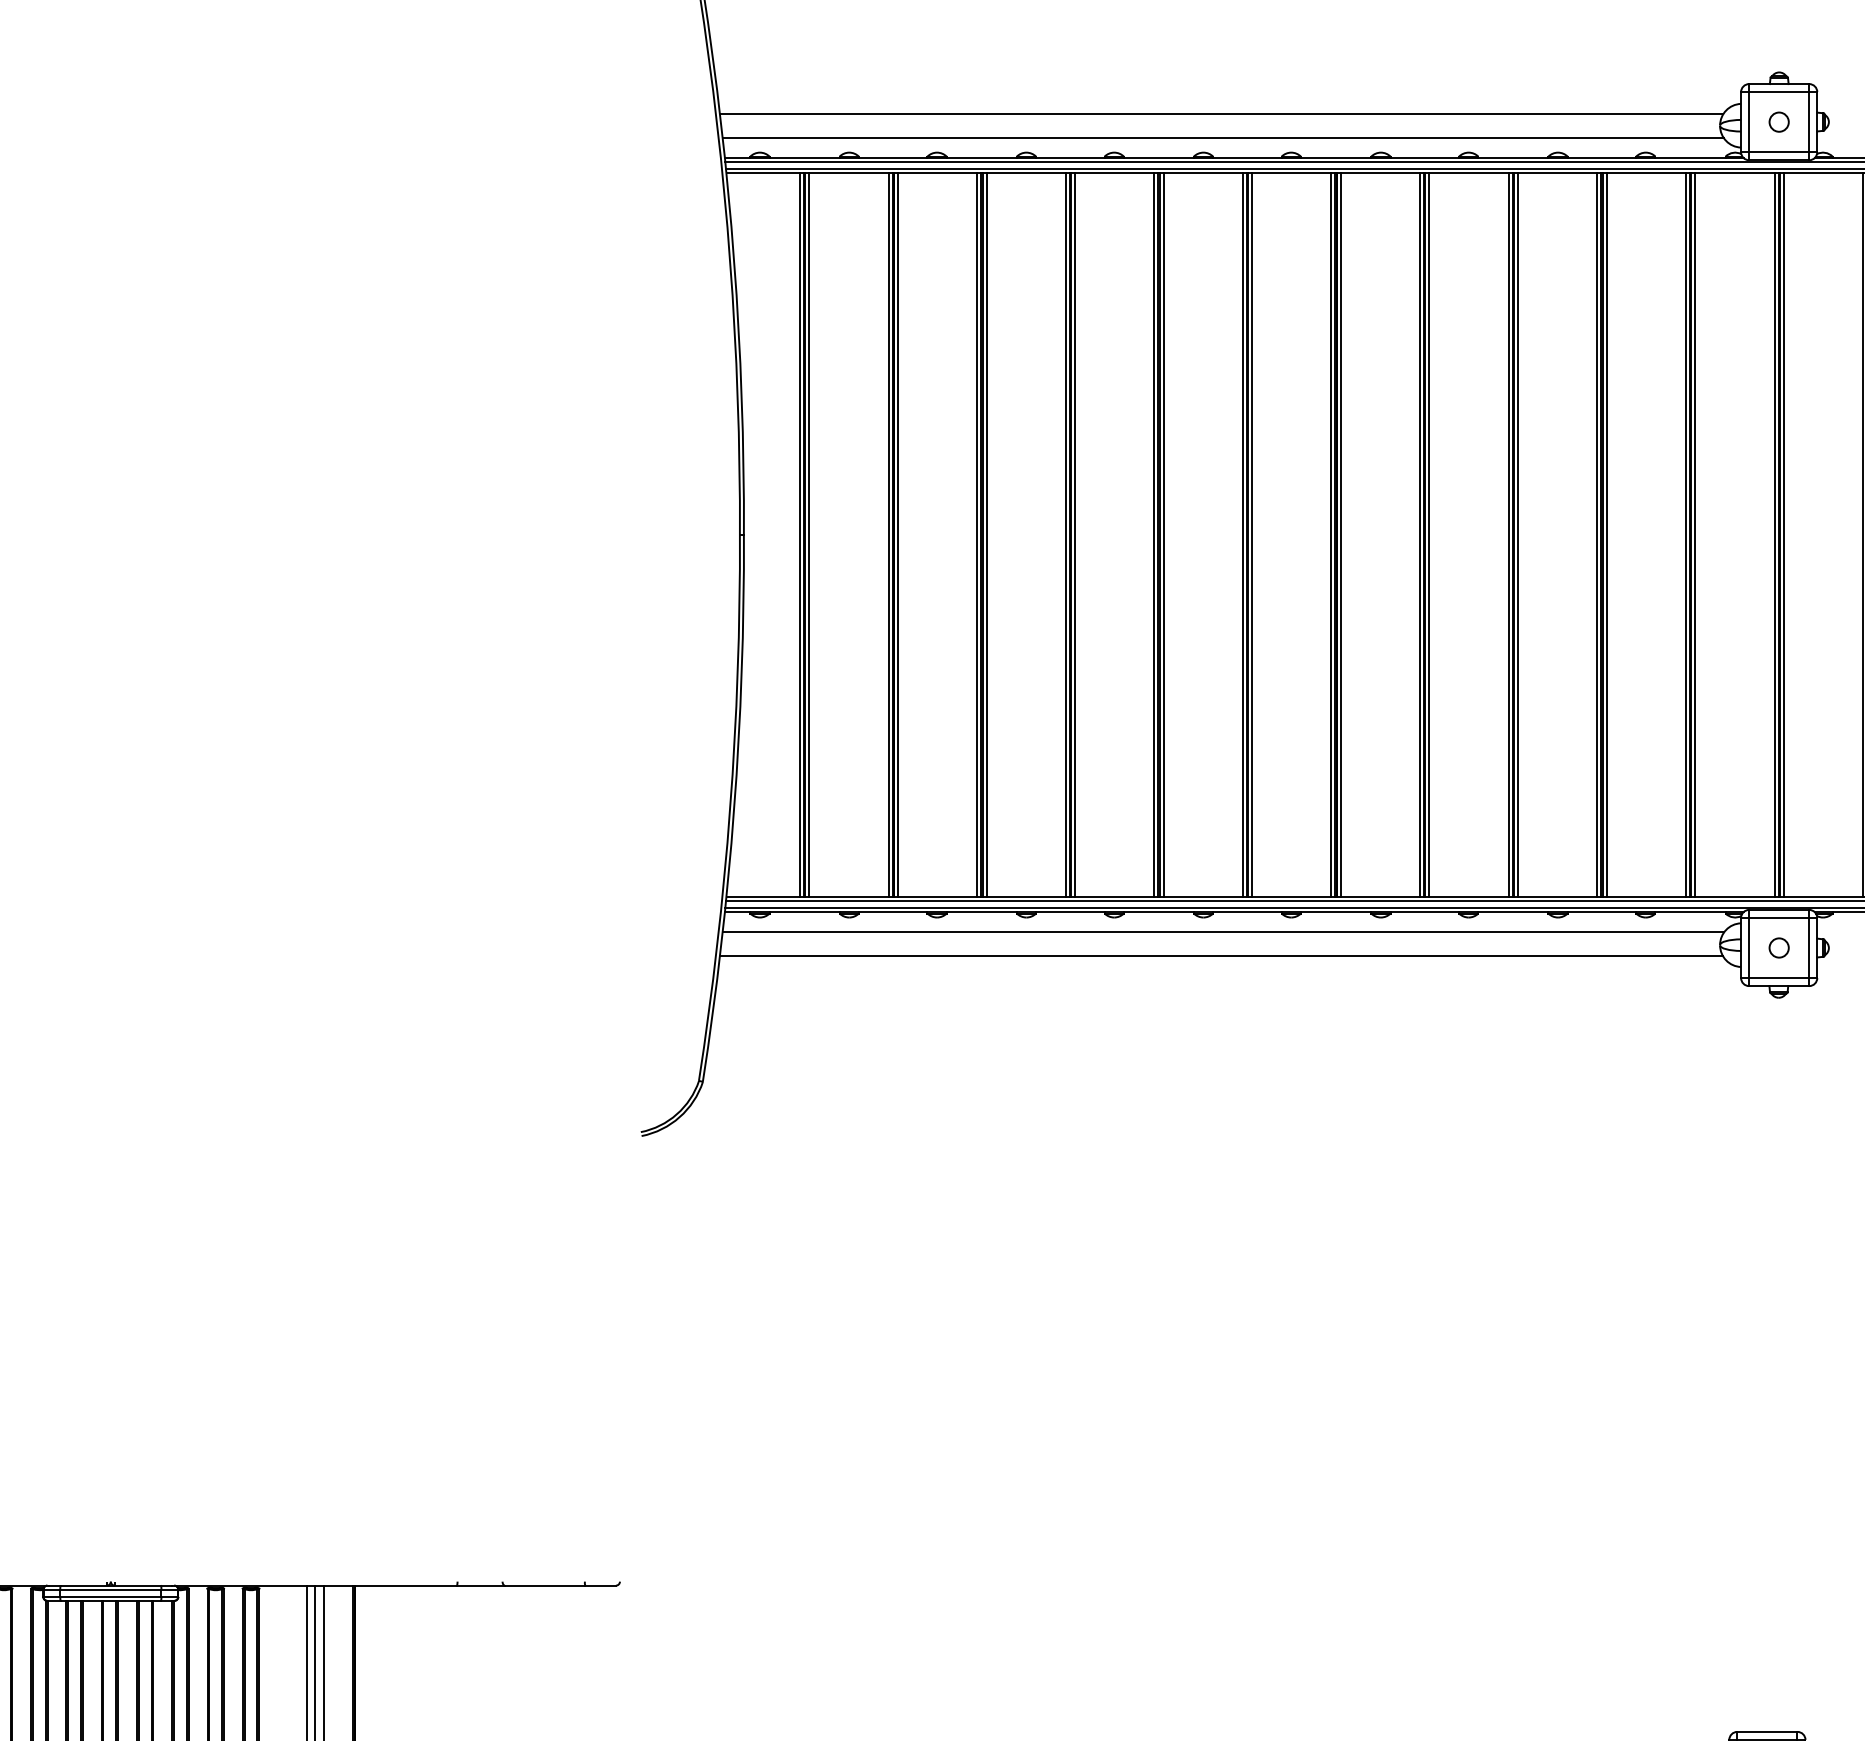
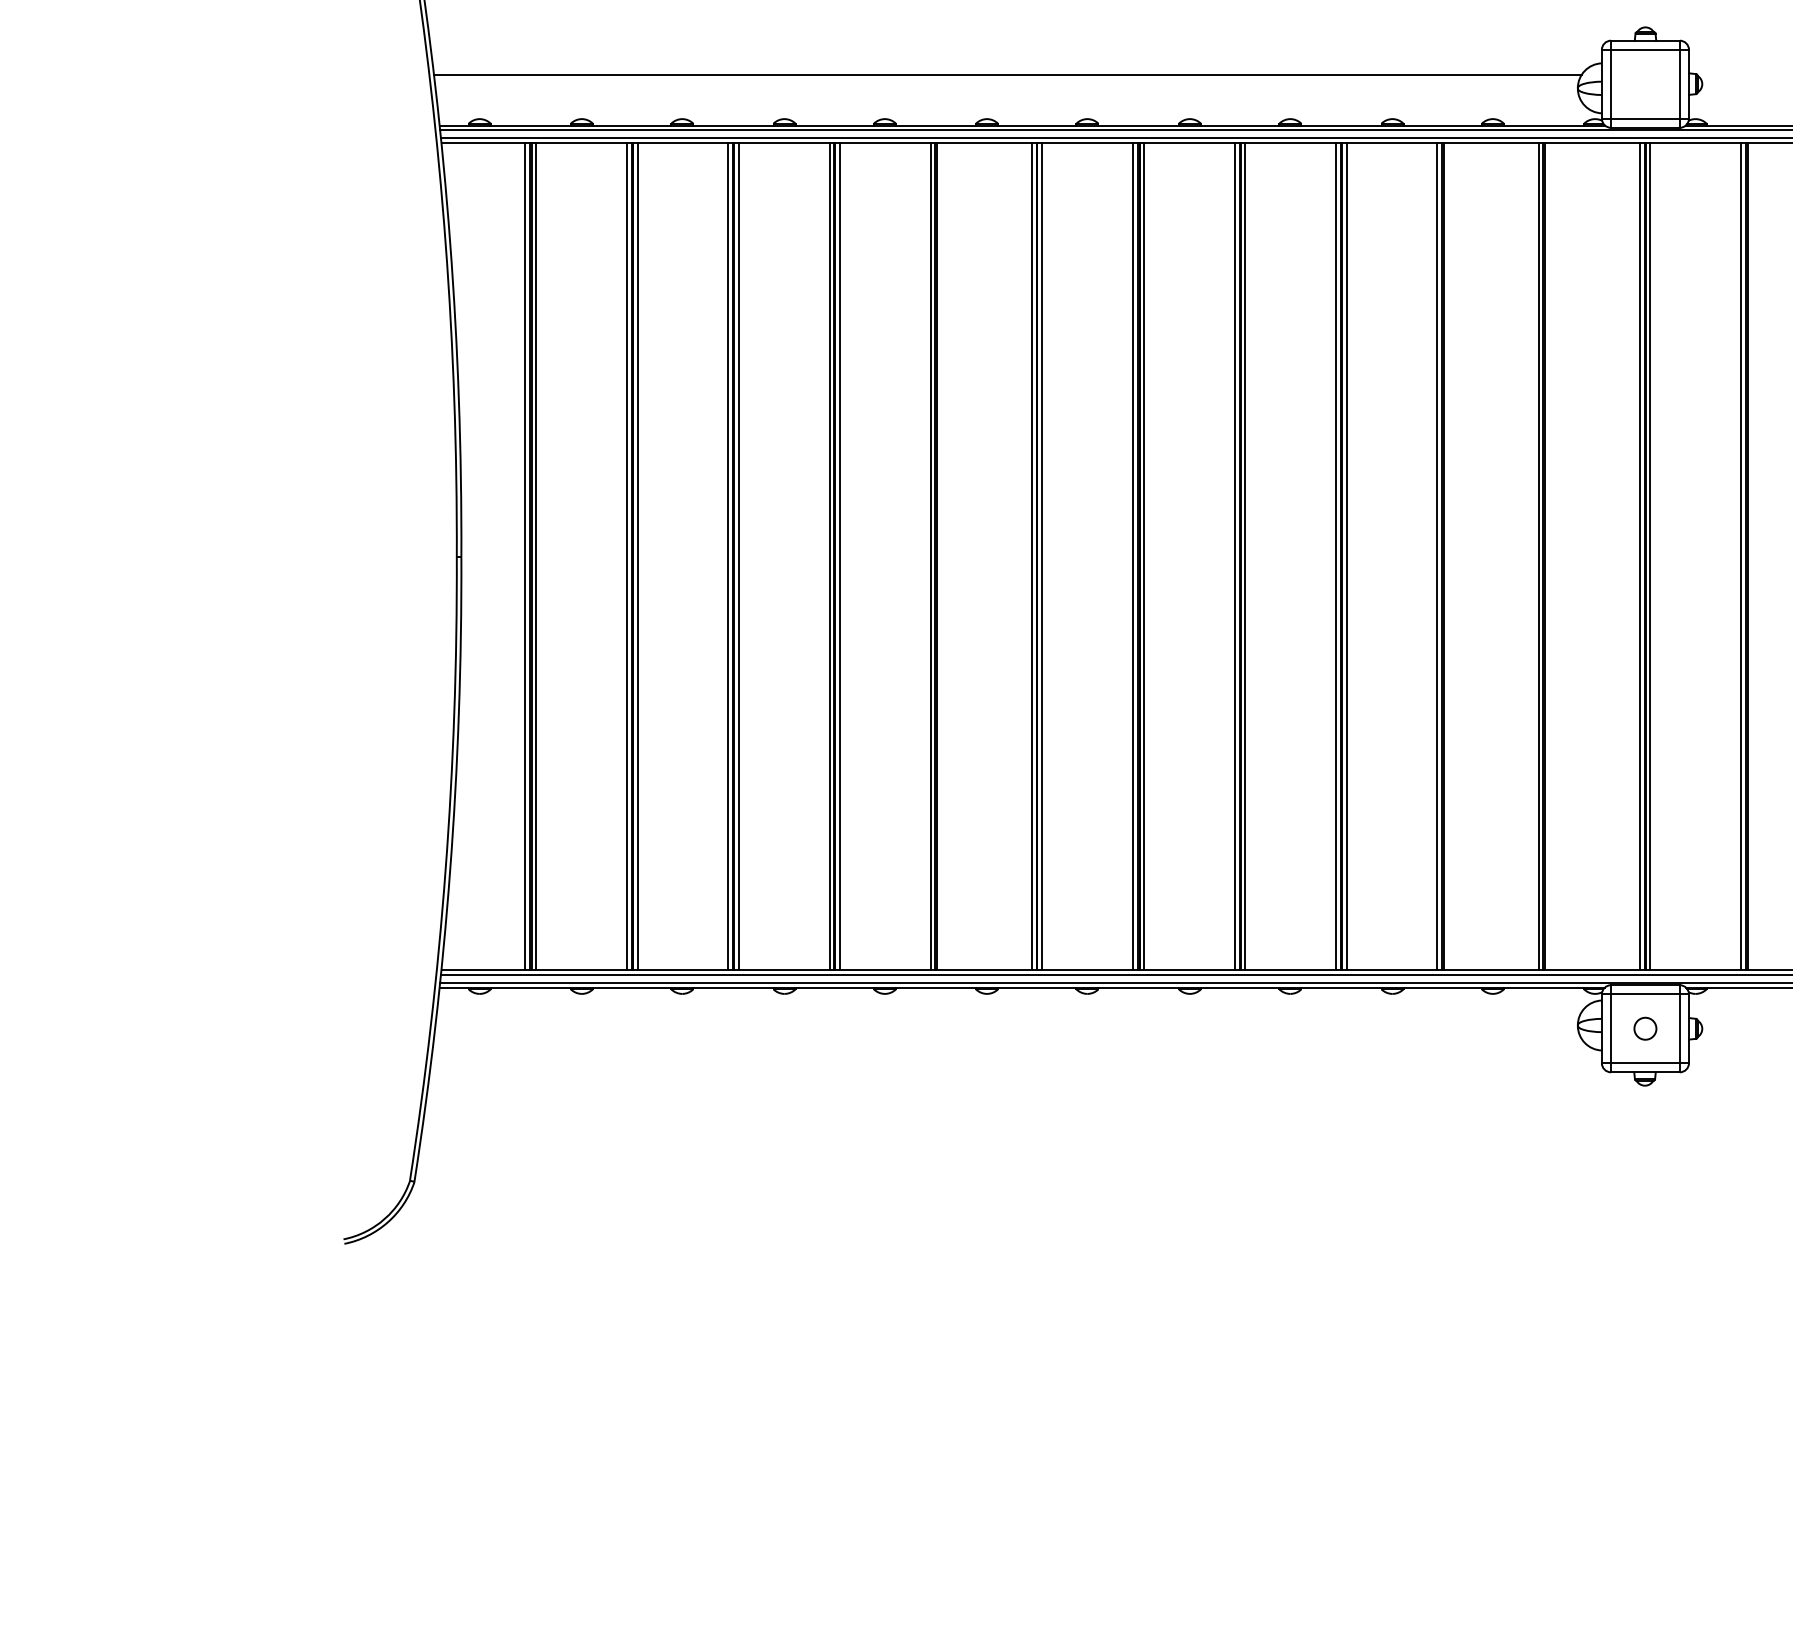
circle: (1778, 121) -> (1644, 83), removed
line: (1222, 138) -> (1008, 102), removed
line: (1163, 534) -> (941, 555), removed
line: (1606, 534) -> (1447, 555), removed
line: (1695, 534) -> (1549, 555), removed
line: (1223, 931) -> (1009, 1009), removed
line: (1221, 956) -> (1007, 1038), removed

